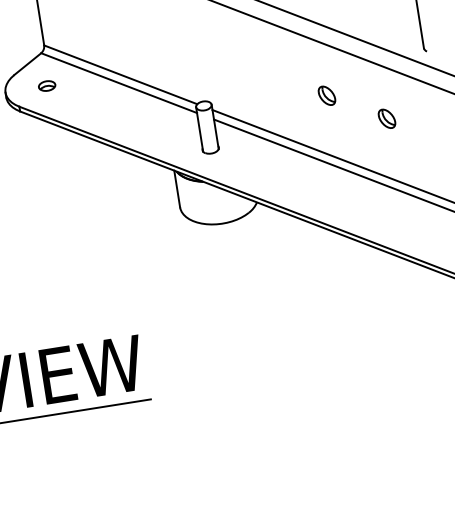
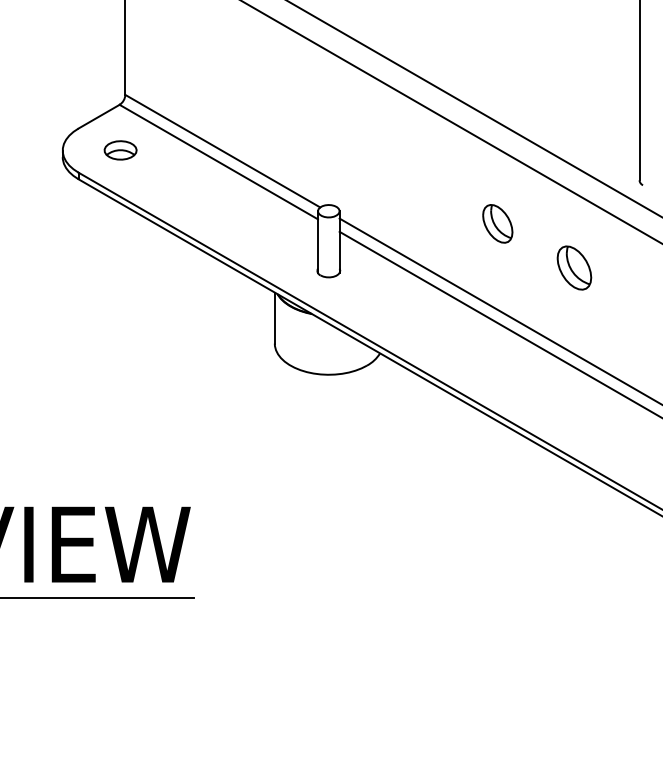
part: (47, 86) -> (120, 150), size x1.4
part: (326, 95) -> (497, 223), size x1.4
part: (386, 118) -> (573, 267), size x1.6

